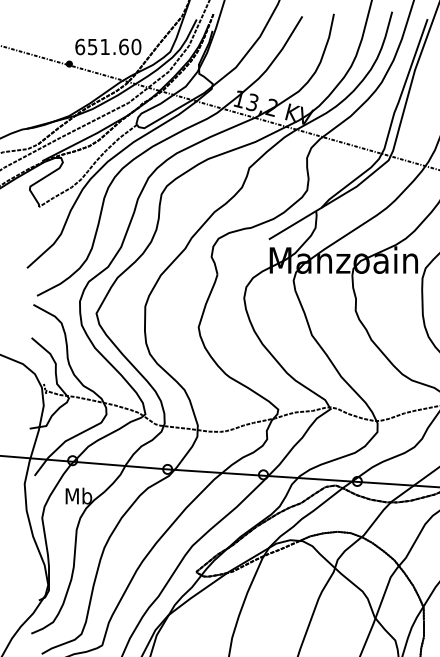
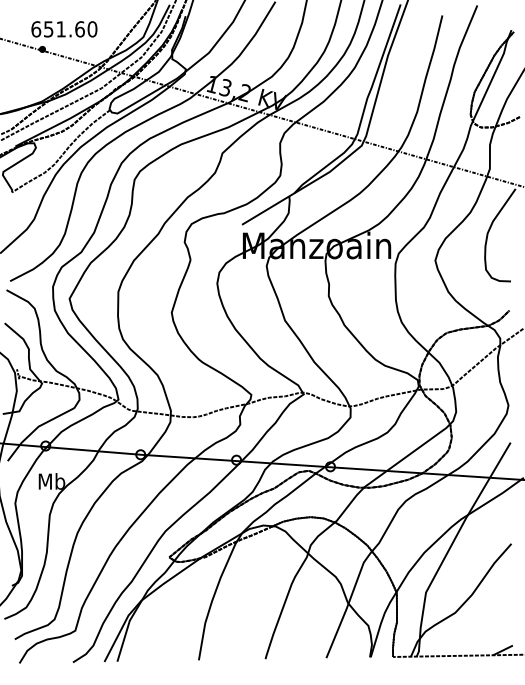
text: (108, 47) -> (64, 29), moved

